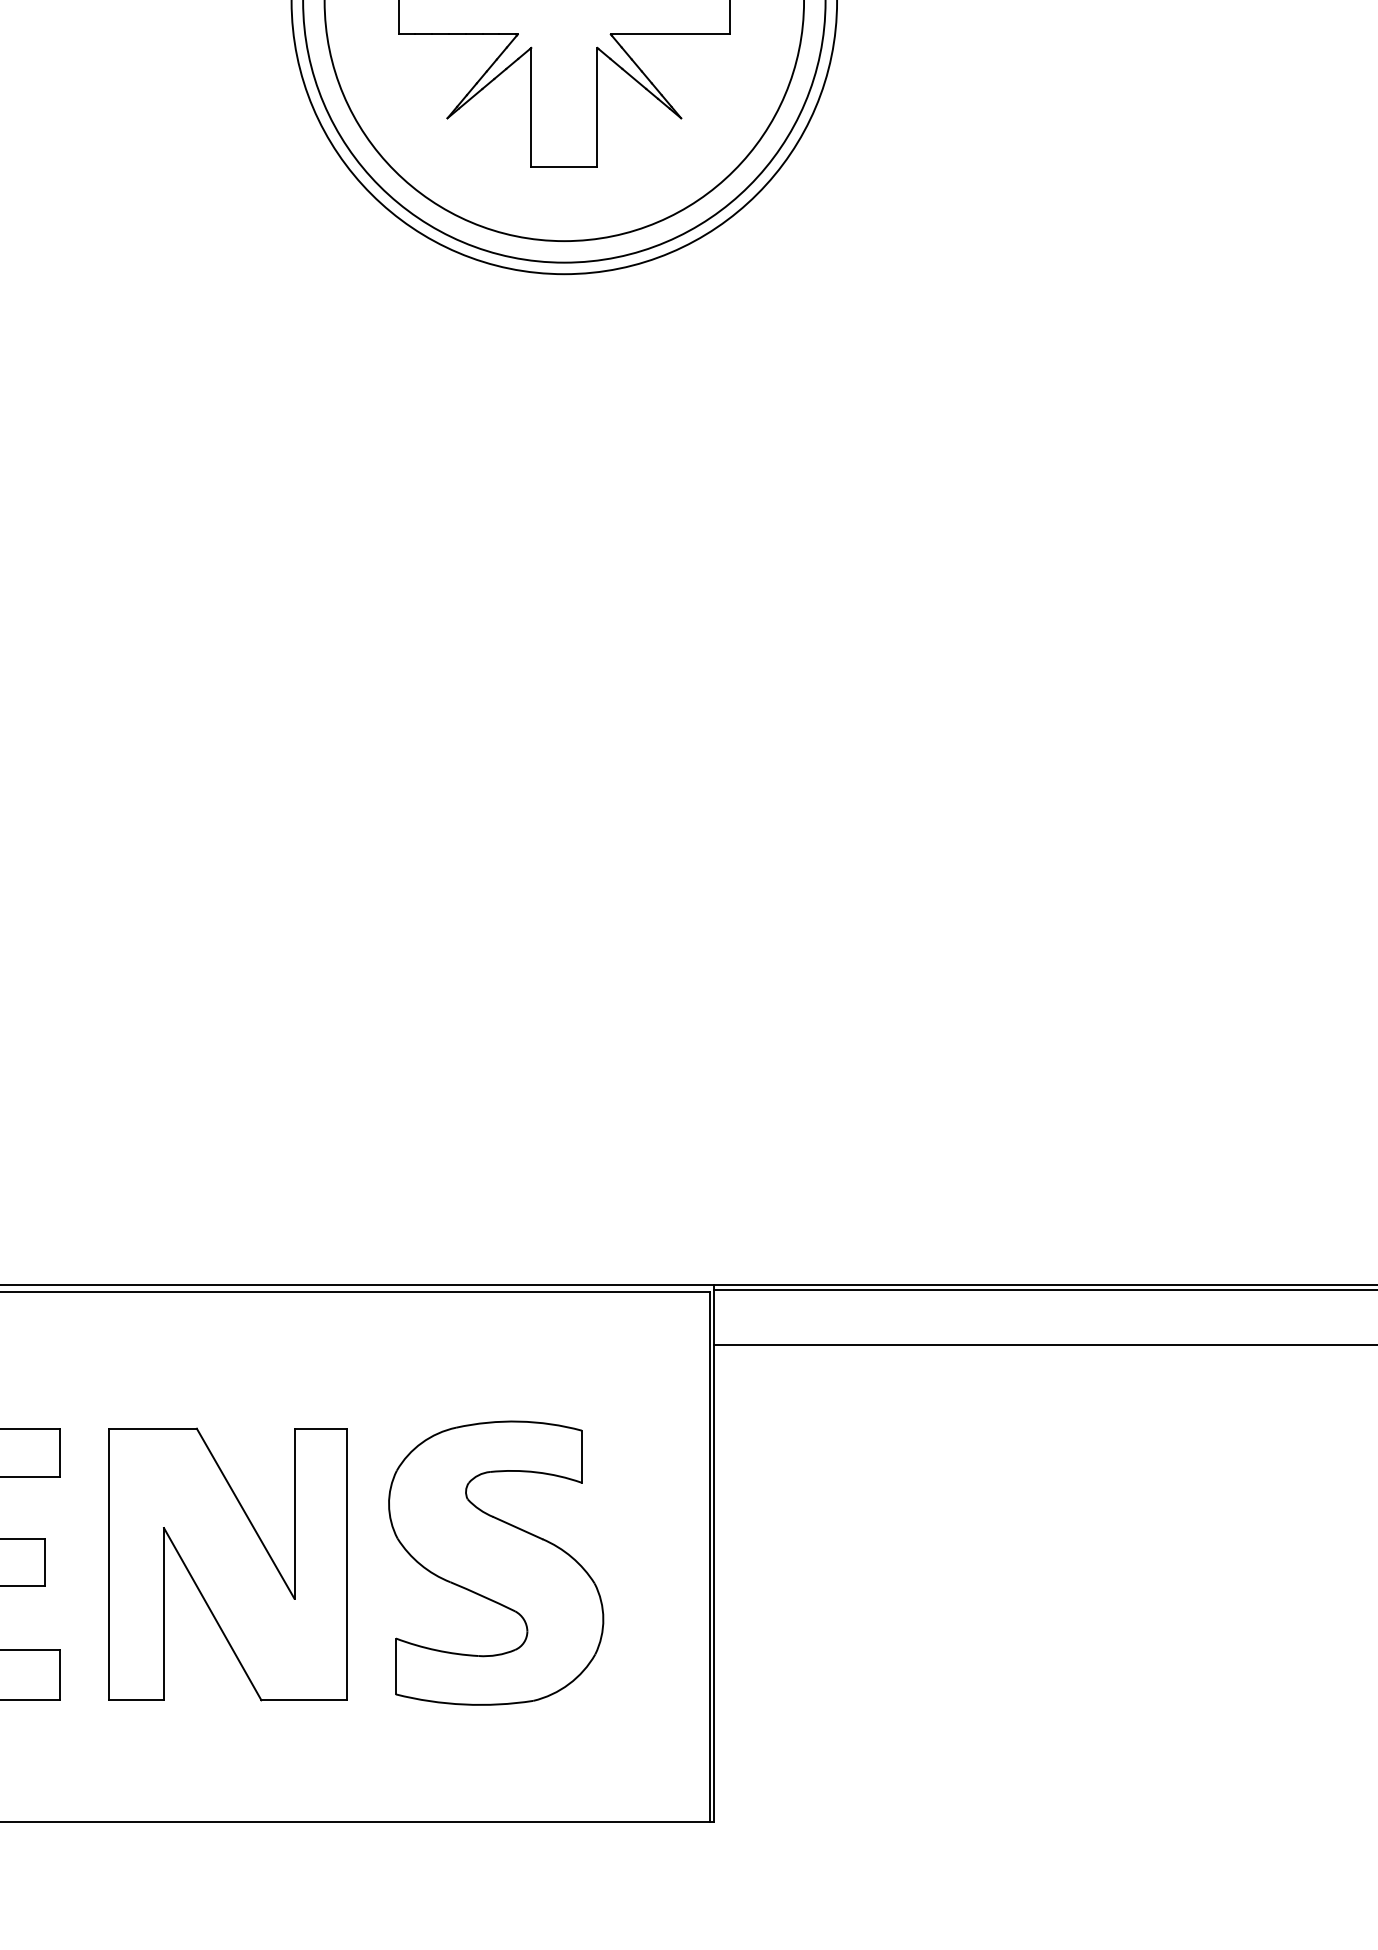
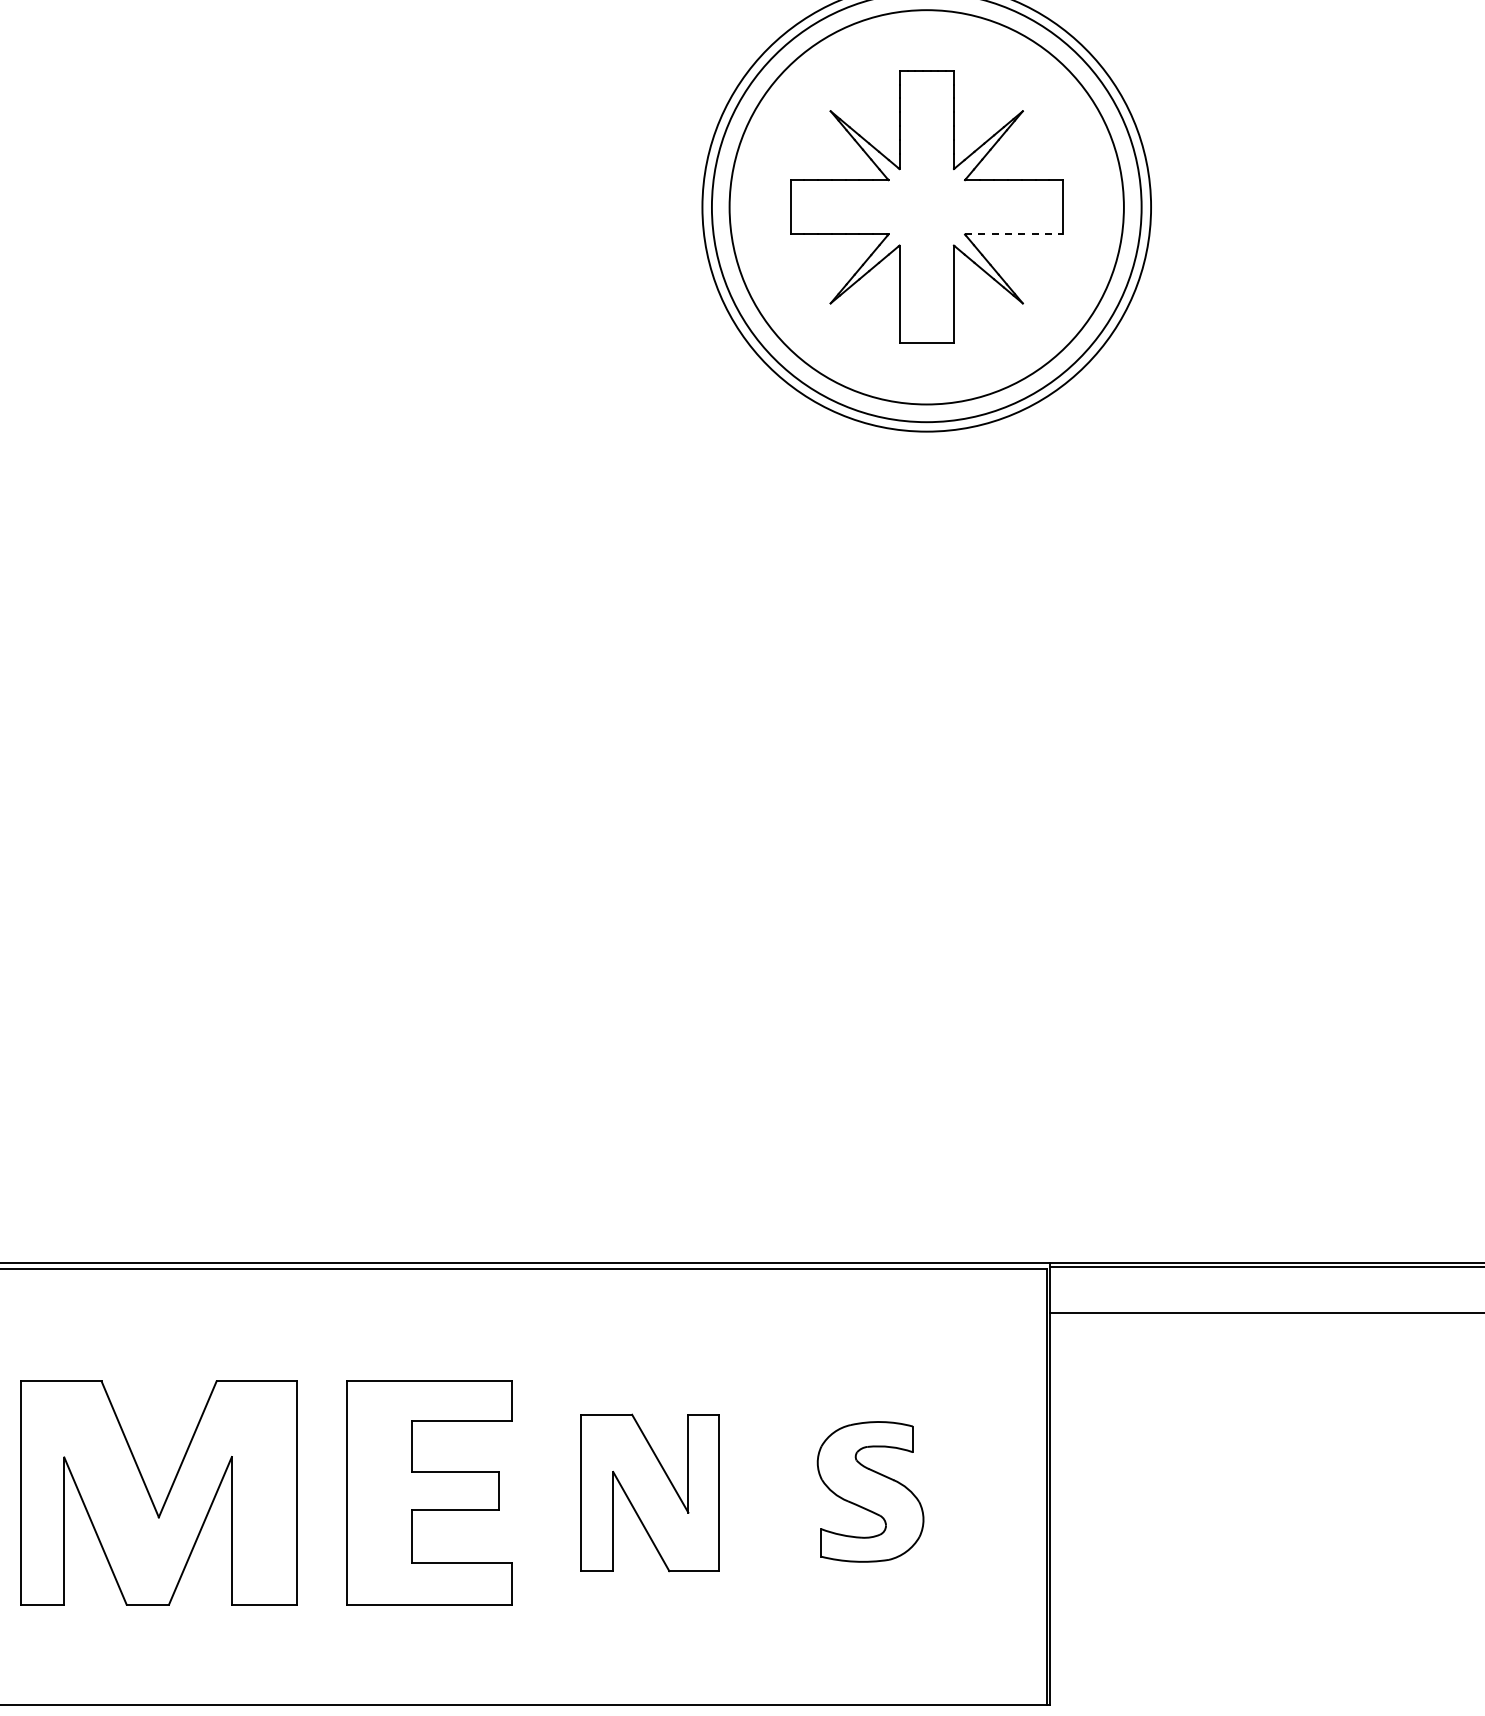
line: (669, 34) -> (1013, 234), solid -> dashed
part: (495, 1562) -> (870, 1491), size x0.6
part: (227, 1563) -> (649, 1492), size x0.7

